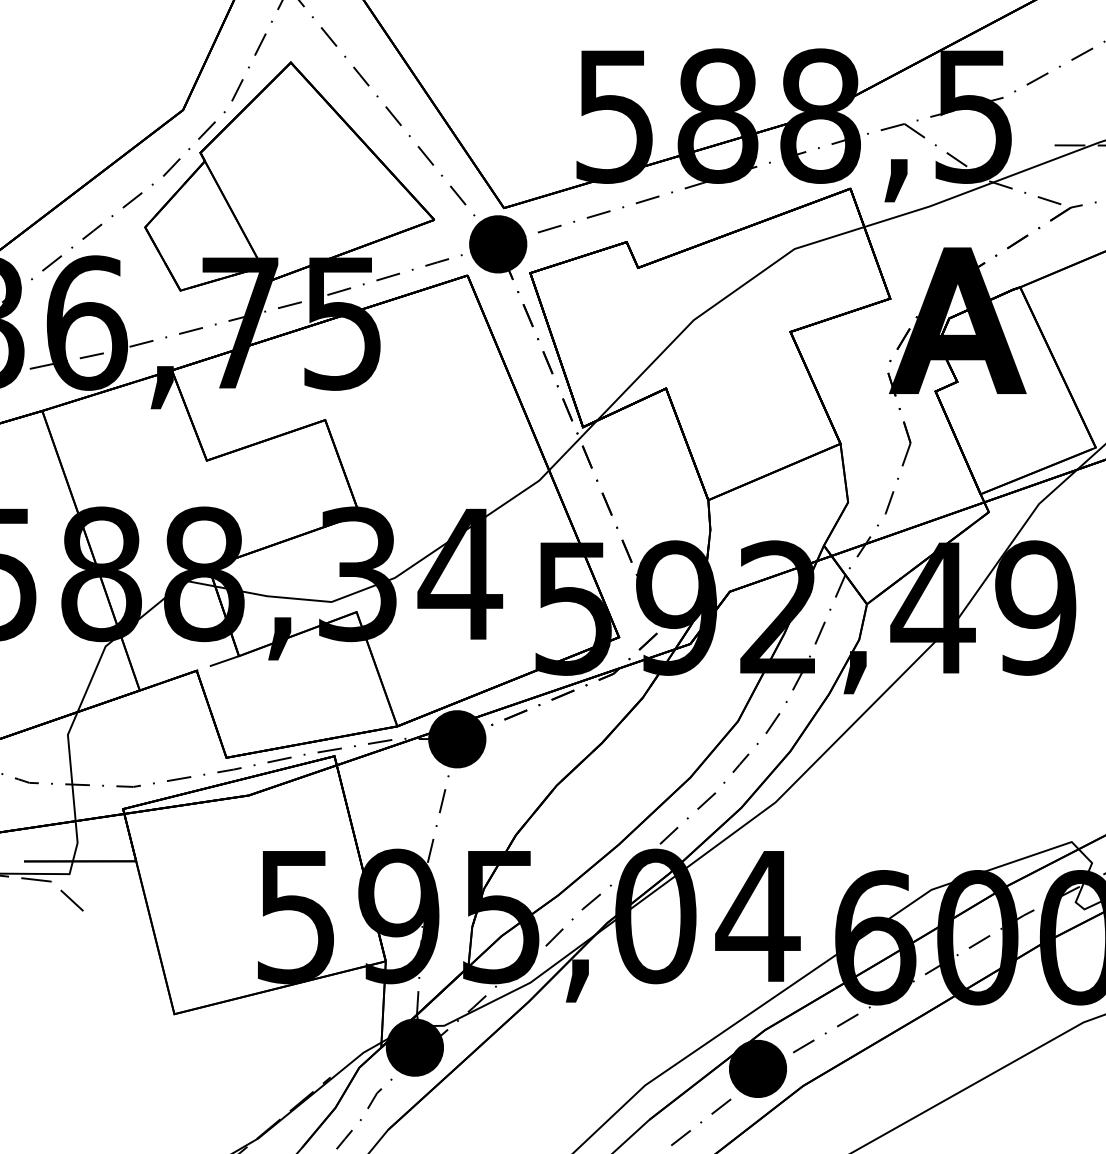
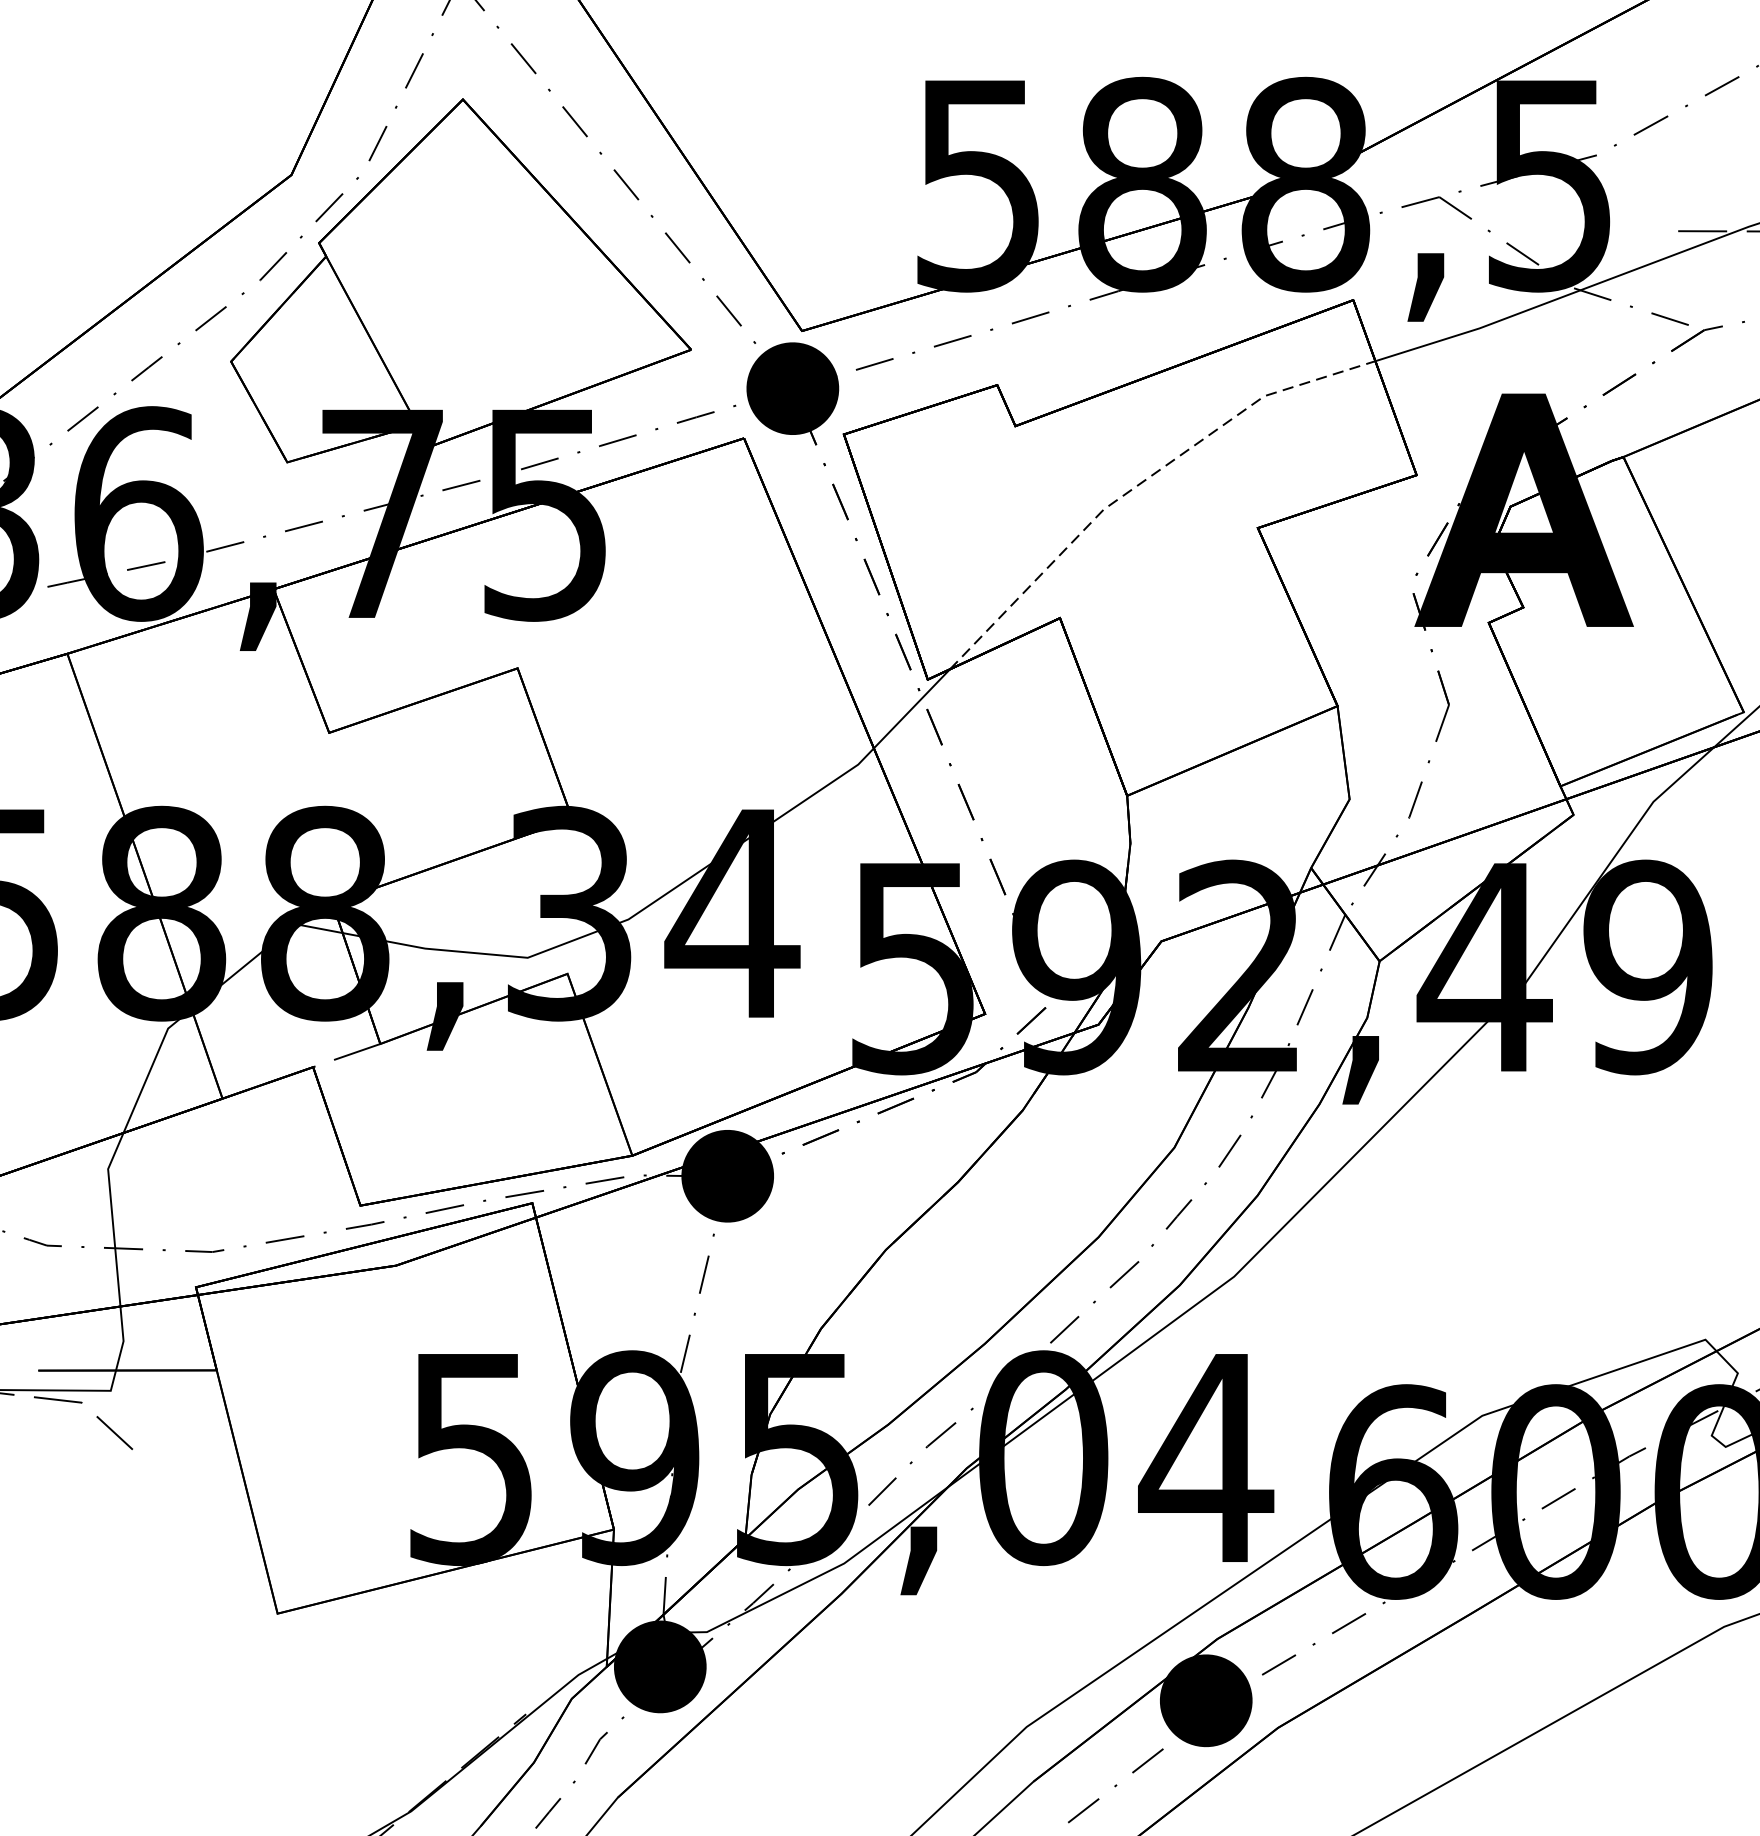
line: (717, 303) -> (1141, 482), solid -> dashed

